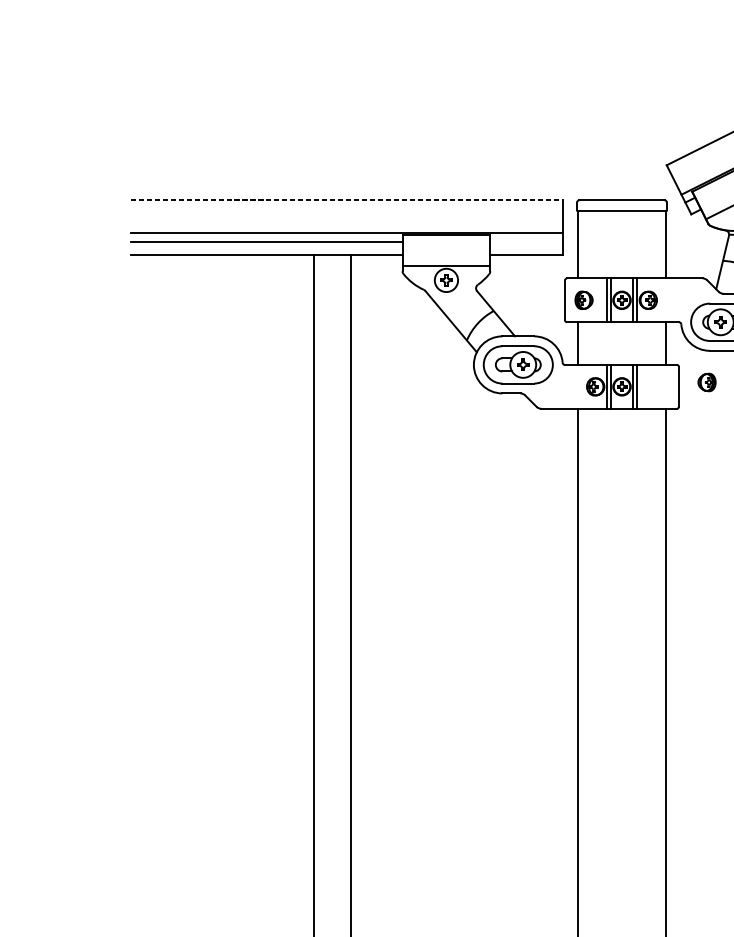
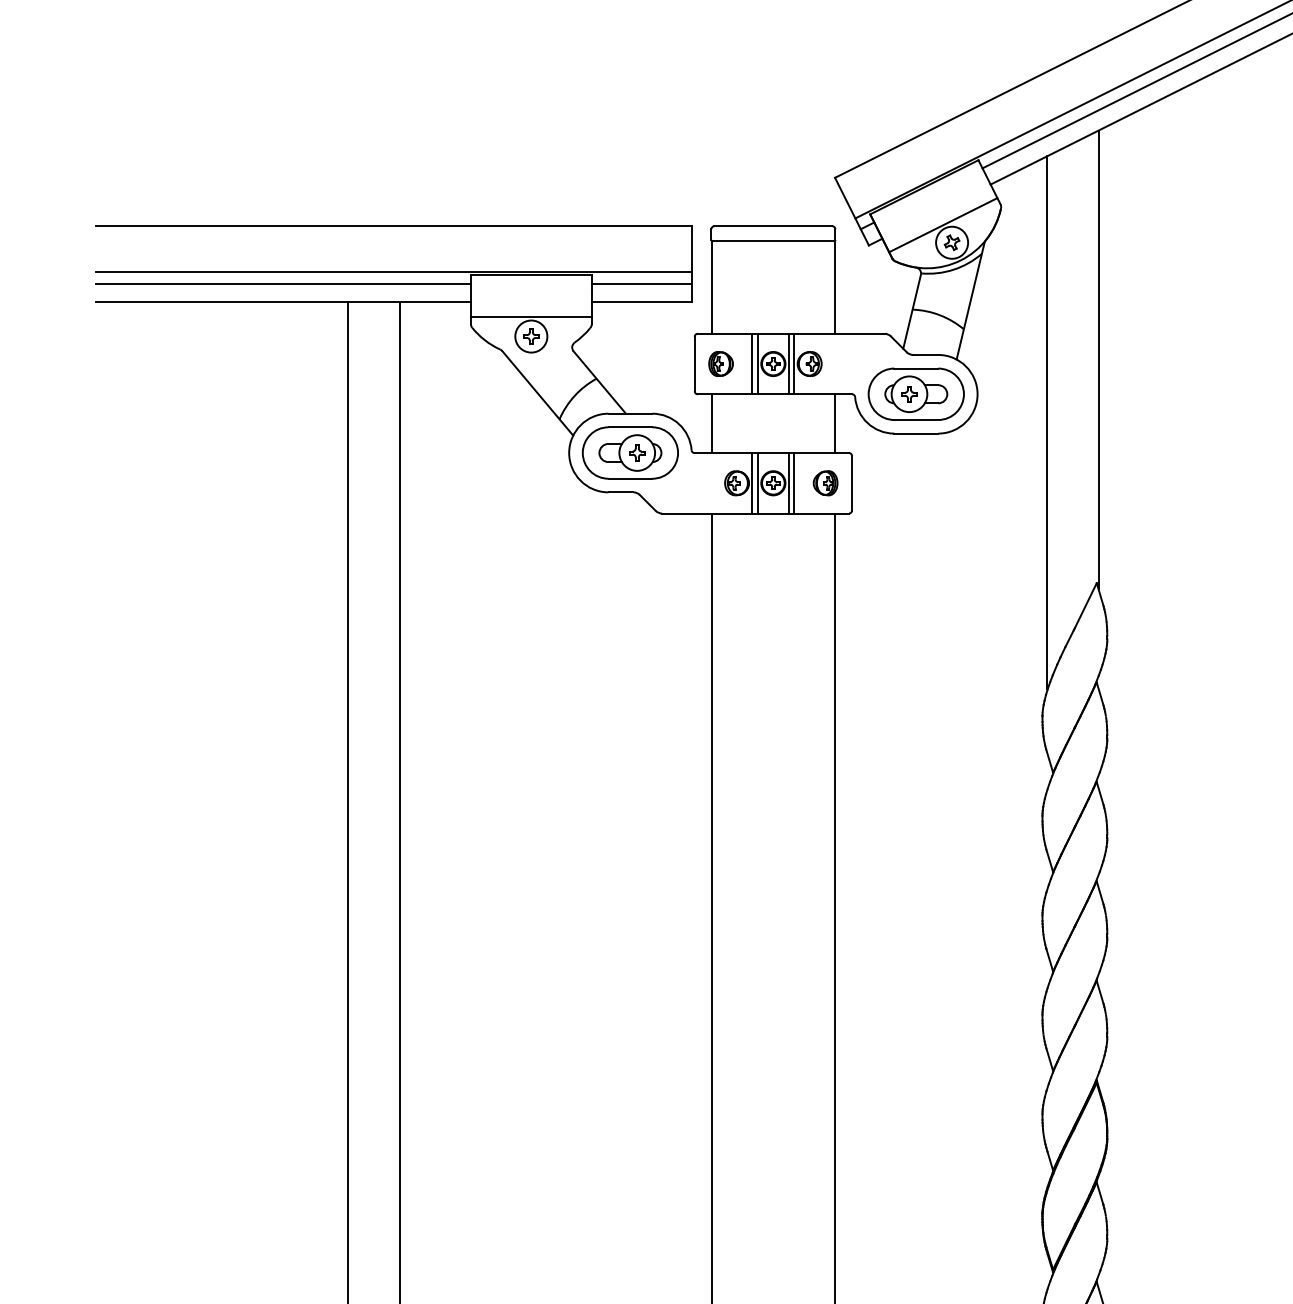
line: (346, 200) -> (393, 226), dashed -> solid
line: (526, 241) -> (641, 283), added
part: (706, 382) -> (825, 483), moved

